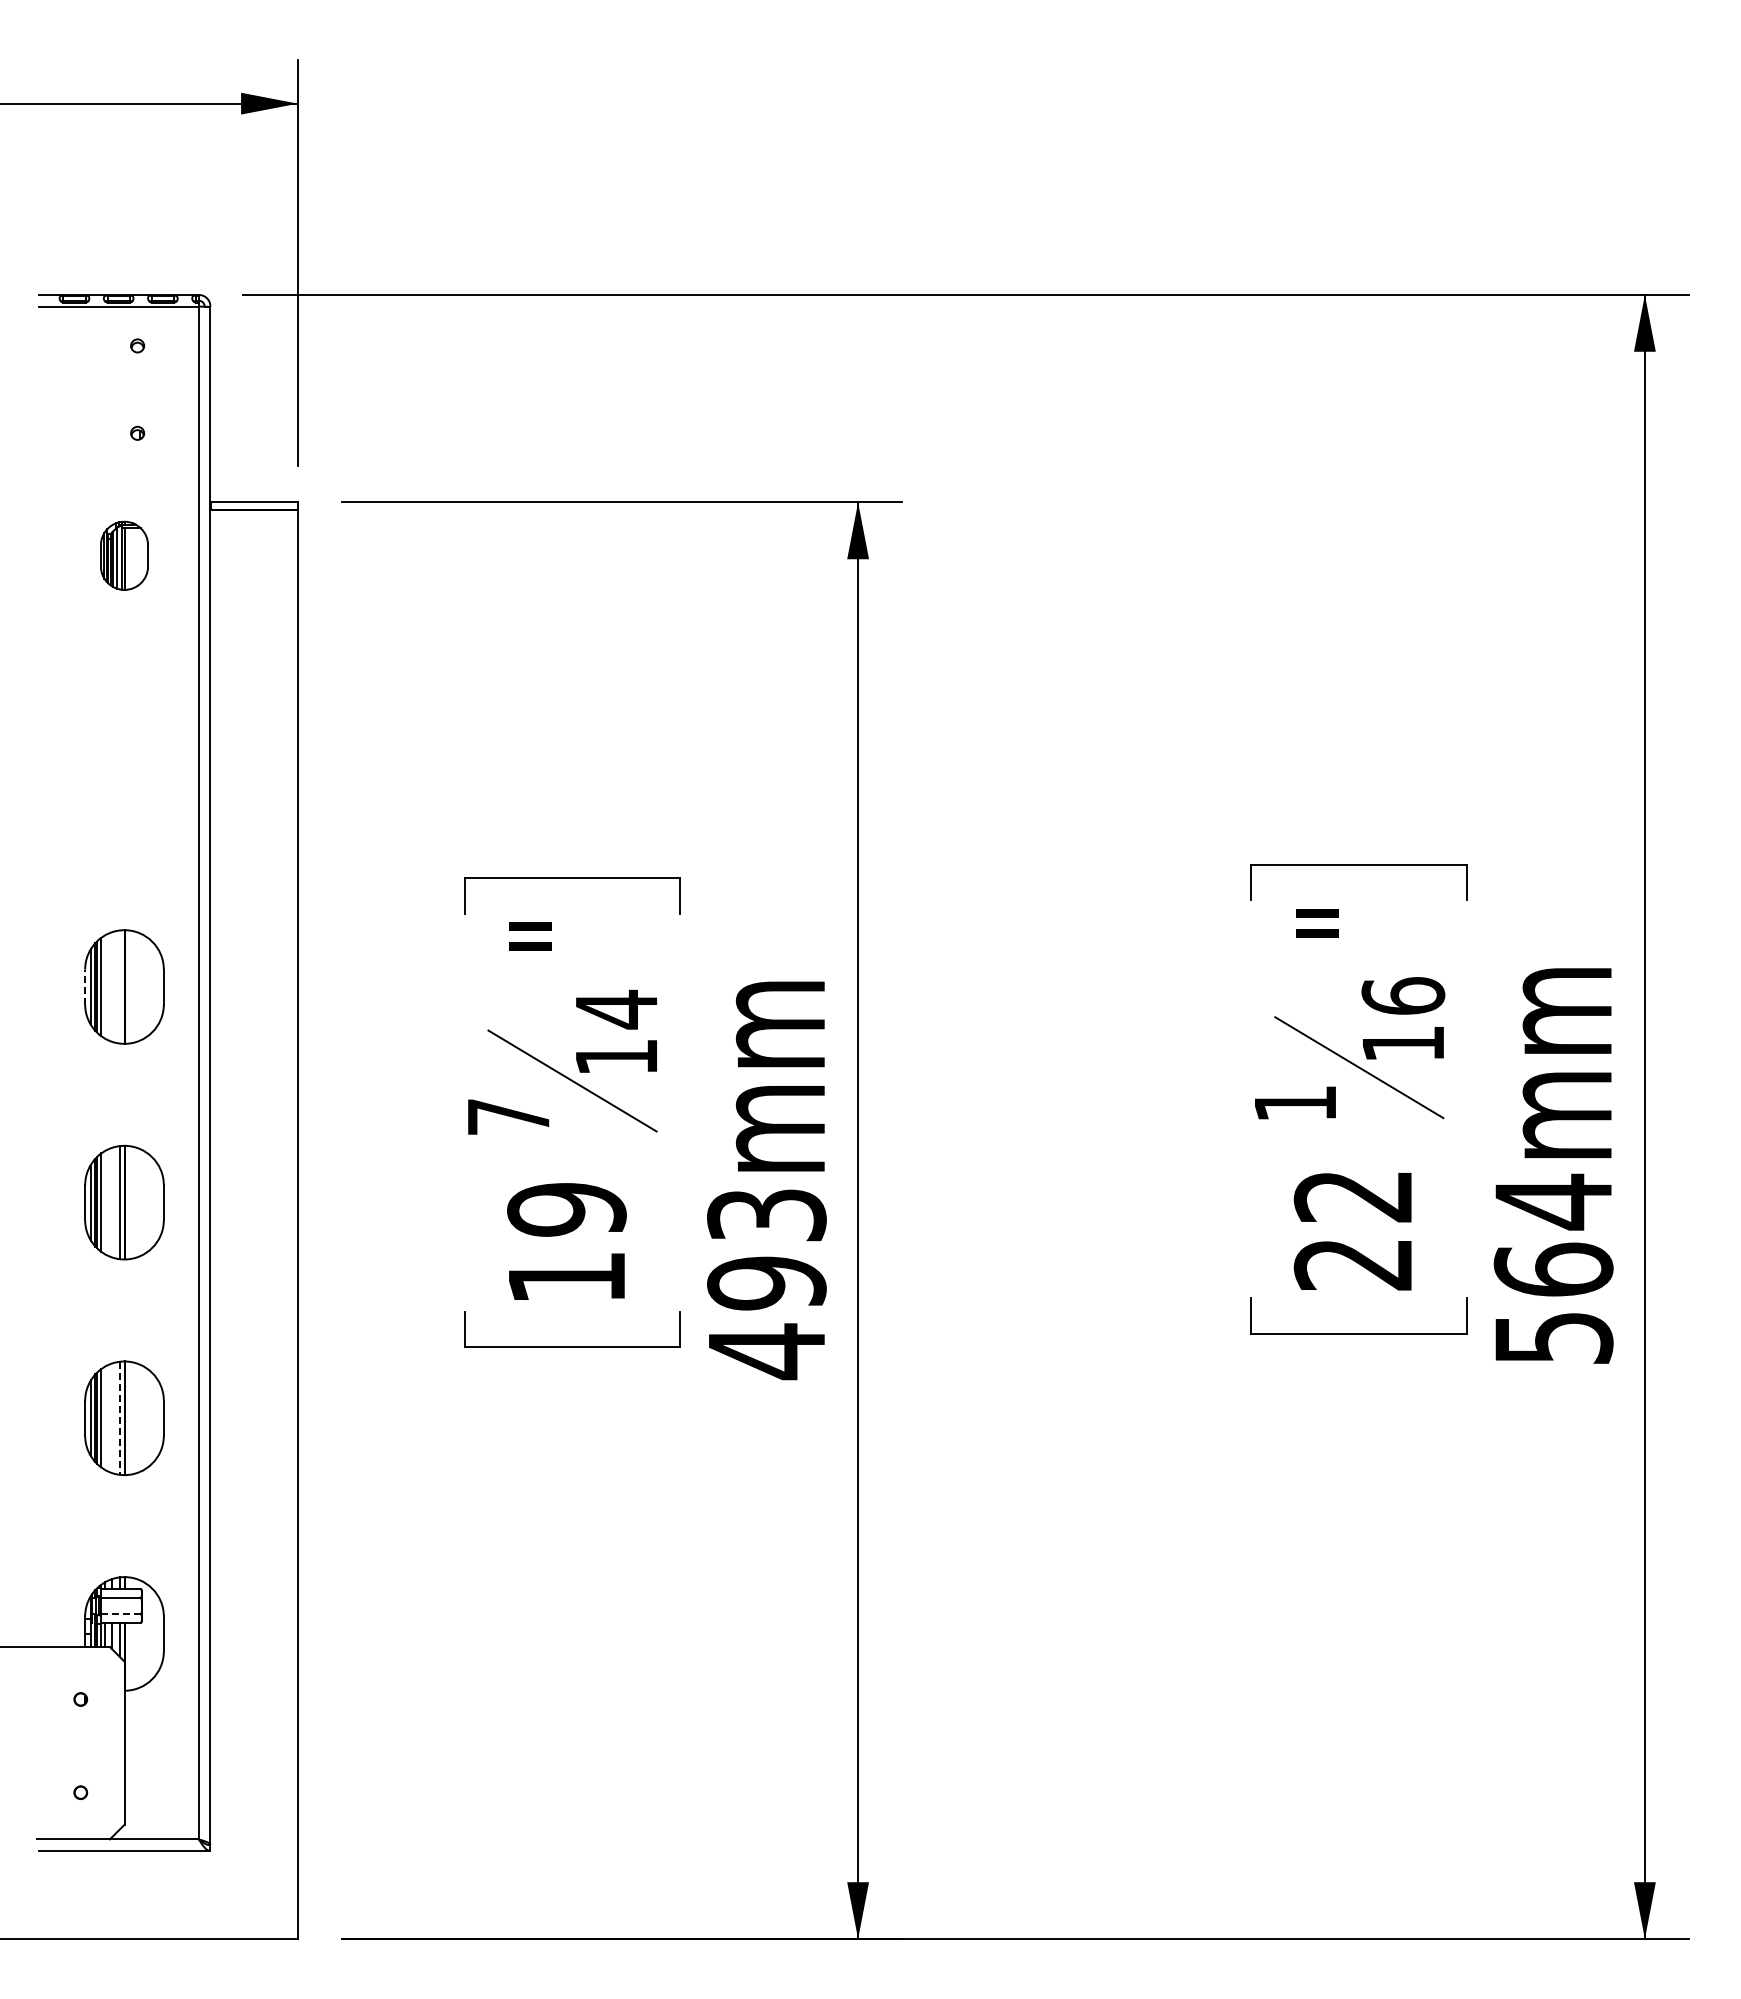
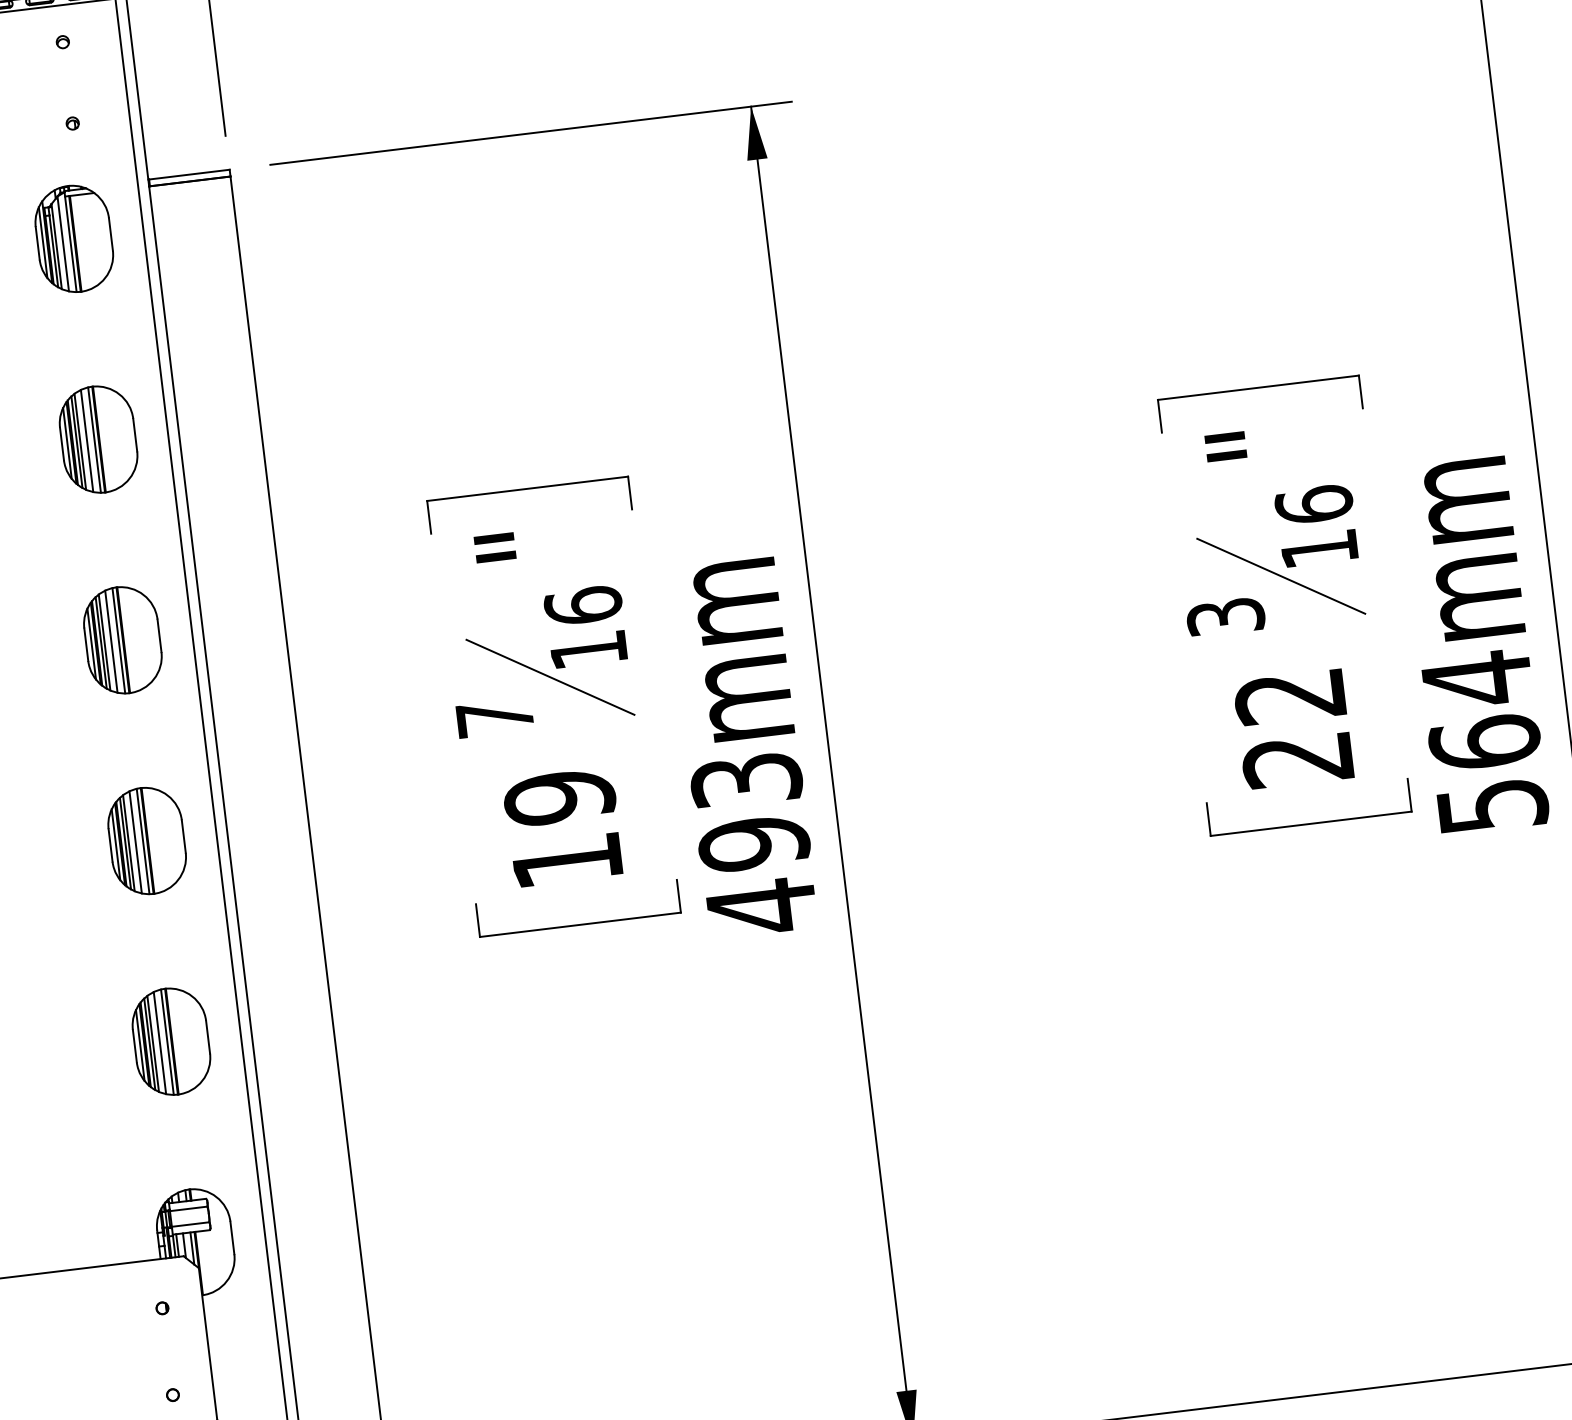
part: (124, 555) -> (74, 238), size x1.67
part: (124, 771) -> (98, 439), added
line: (85, 986) -> (86, 644), dashed -> solid
line: (104, 986) -> (104, 642), added
line: (112, 986) -> (111, 641), added
line: (120, 986) -> (119, 640), added
text: (616, 1009) -> (583, 605), 14 -> 16
text: (1295, 1103) -> (1225, 616), 1 -> 3
line: (104, 1202) -> (128, 843), added
line: (112, 1202) -> (135, 842), added
line: (104, 1417) -> (152, 1043), added
line: (112, 1418) -> (160, 1043), added
line: (120, 1418) -> (167, 1042), dashed -> solid
line: (121, 1614) -> (190, 1224), dashed -> solid

